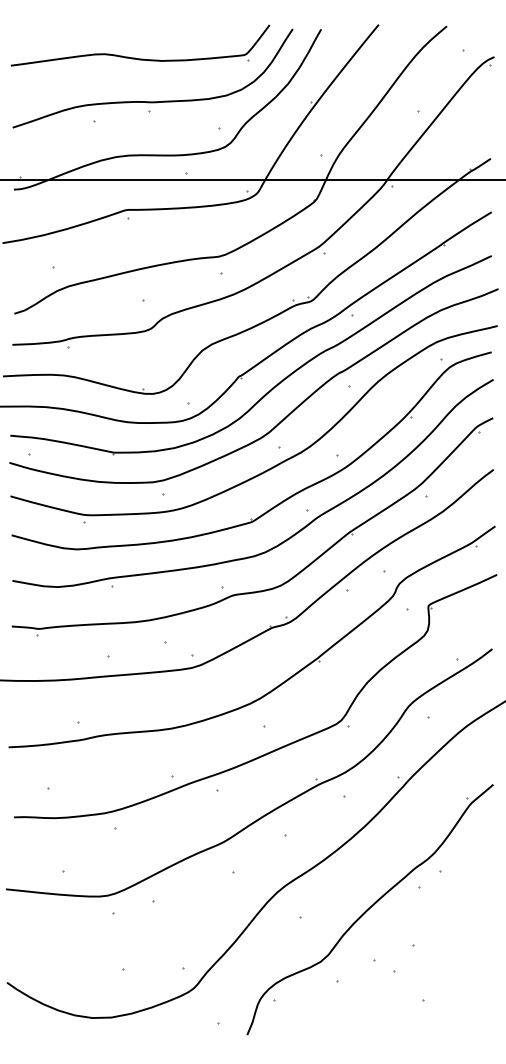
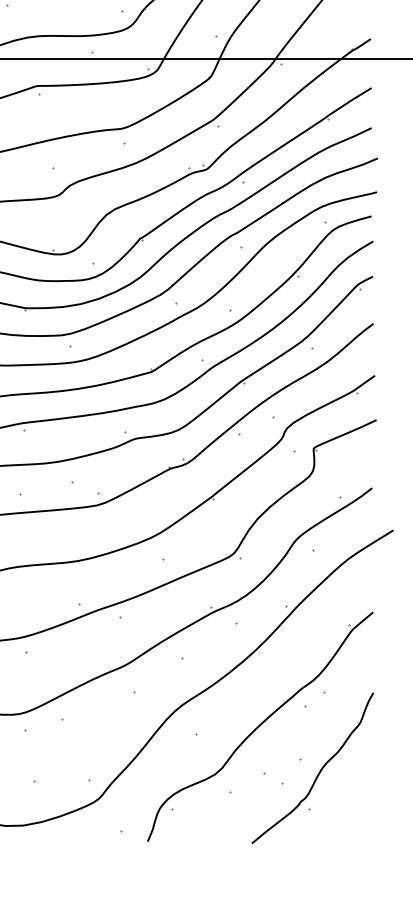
curve: (434, 958) -> (319, 771), added

